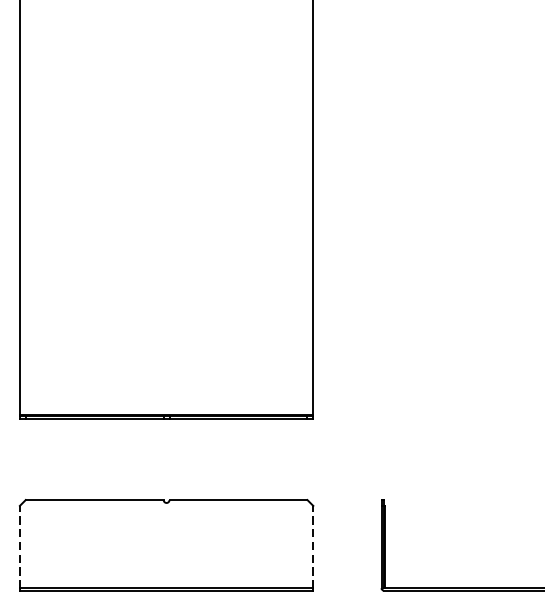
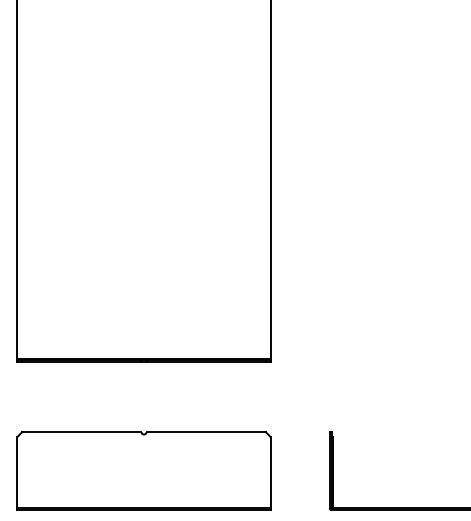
line: (20, 546) -> (17, 472), dashed -> solid
line: (313, 546) -> (270, 472), dashed -> solid

